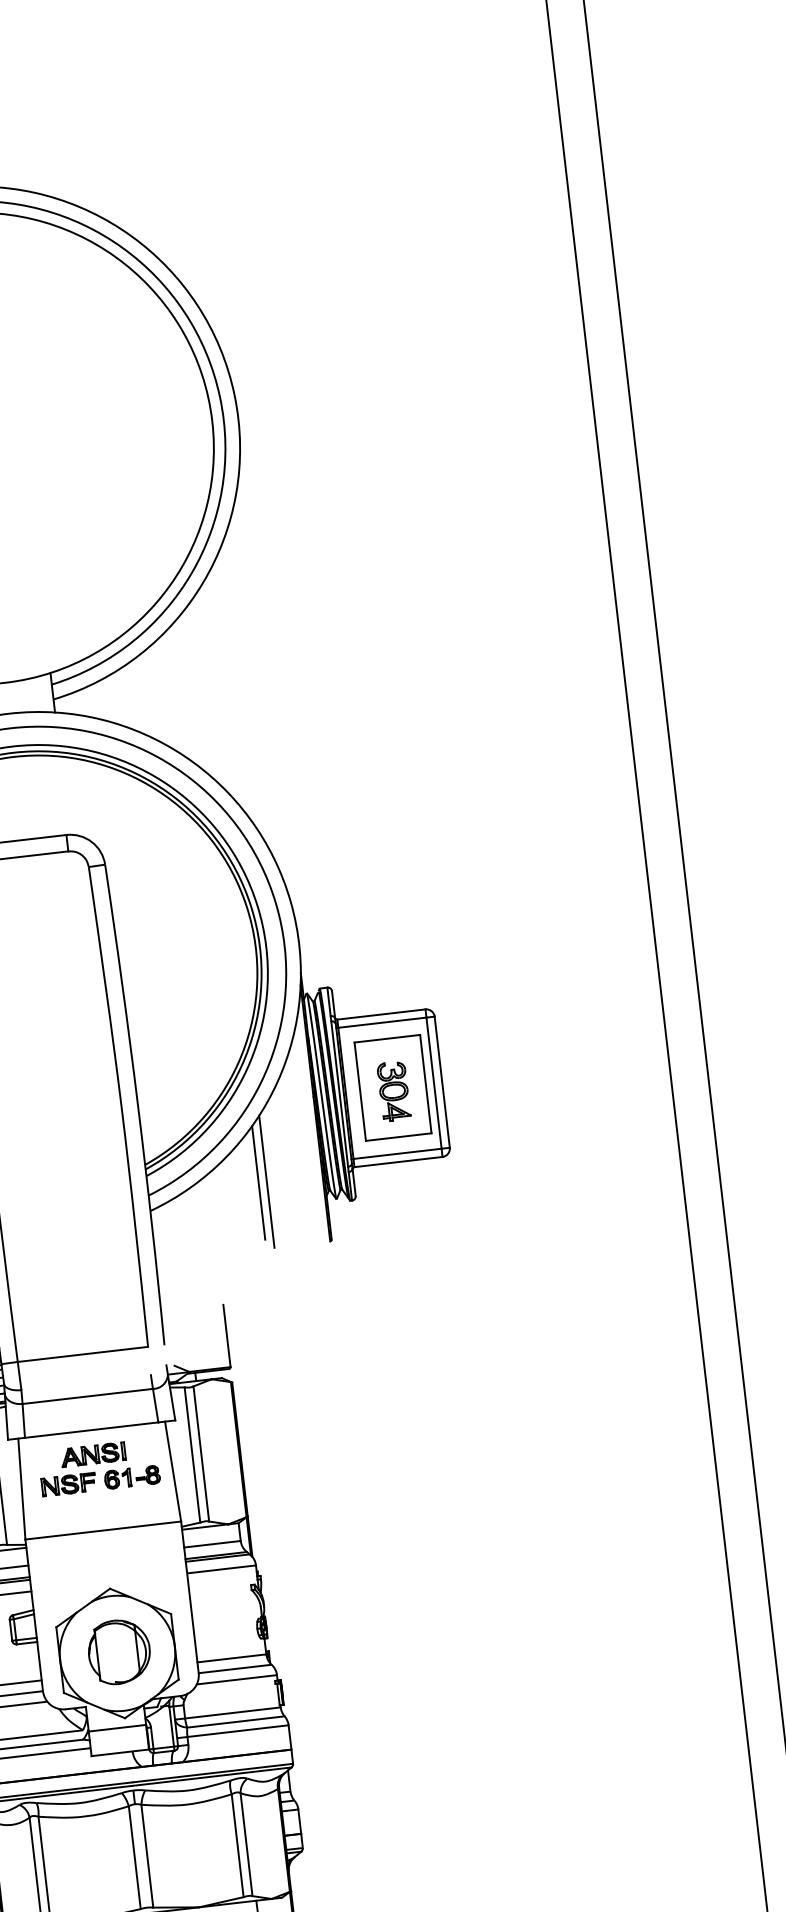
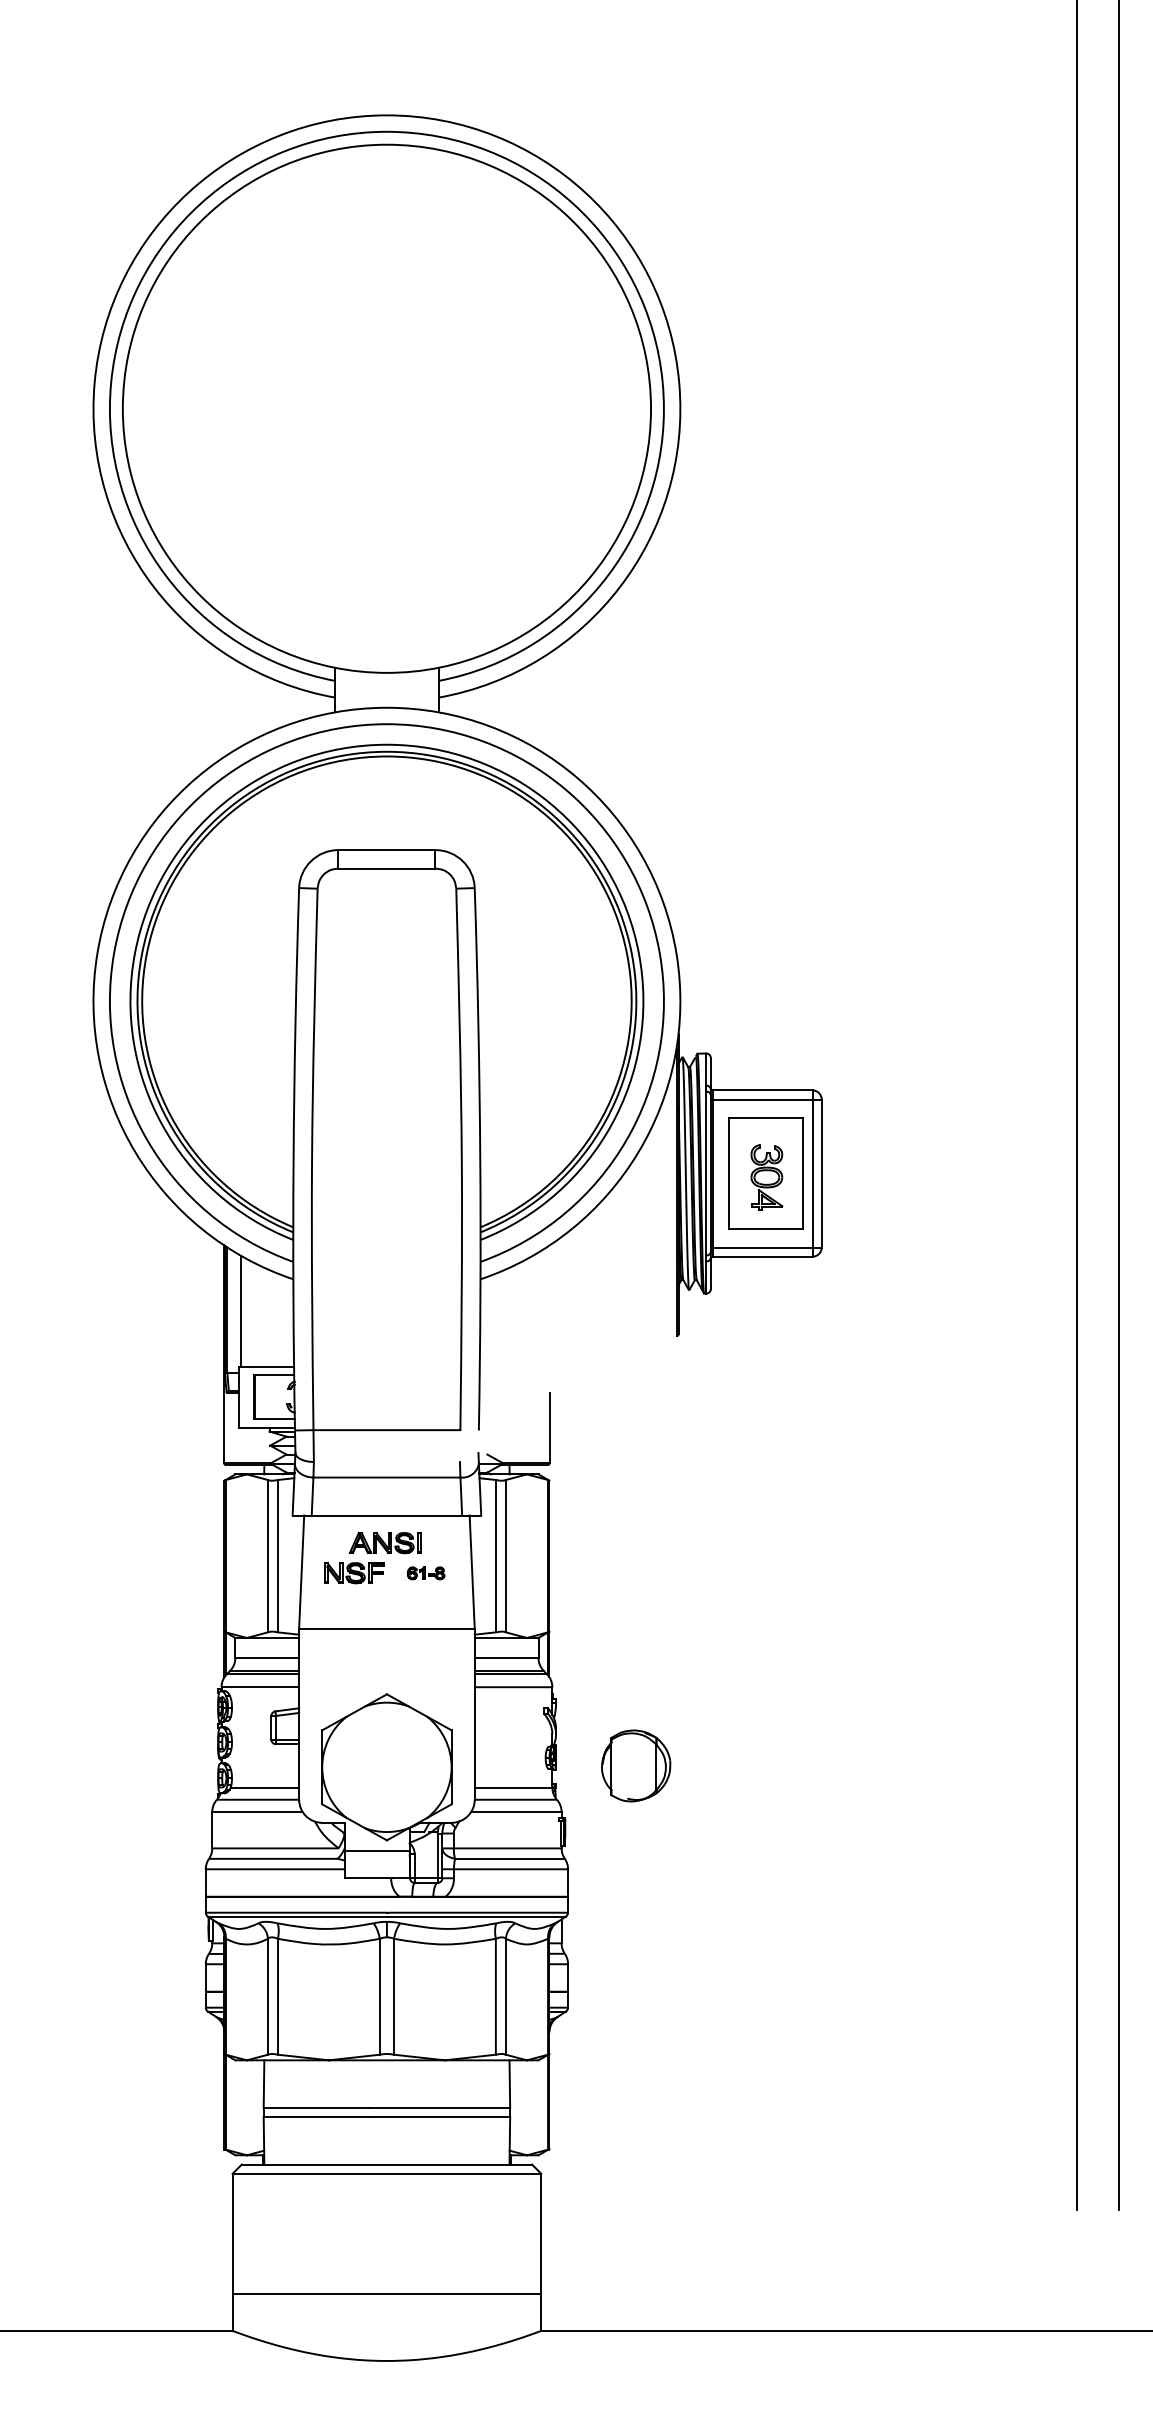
line: (266, 1181) -> (613, 1261), removed
line: (258, 1182) -> (604, 1261), removed
part: (131, 1477) -> (425, 1573), size x0.6
part: (119, 1651) -> (636, 1765), moved

